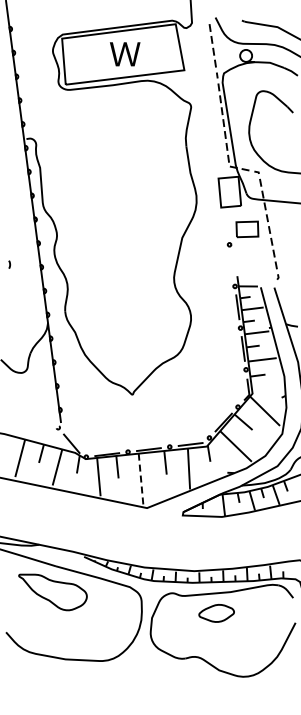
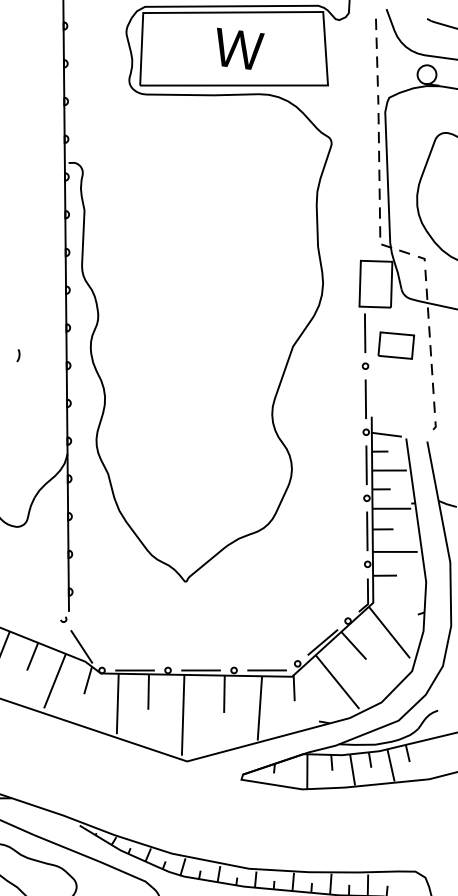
line: (226, 223) -> (364, 332), added
line: (231, 265) -> (364, 398), added
line: (141, 479) -> (183, 715), dashed -> solid

